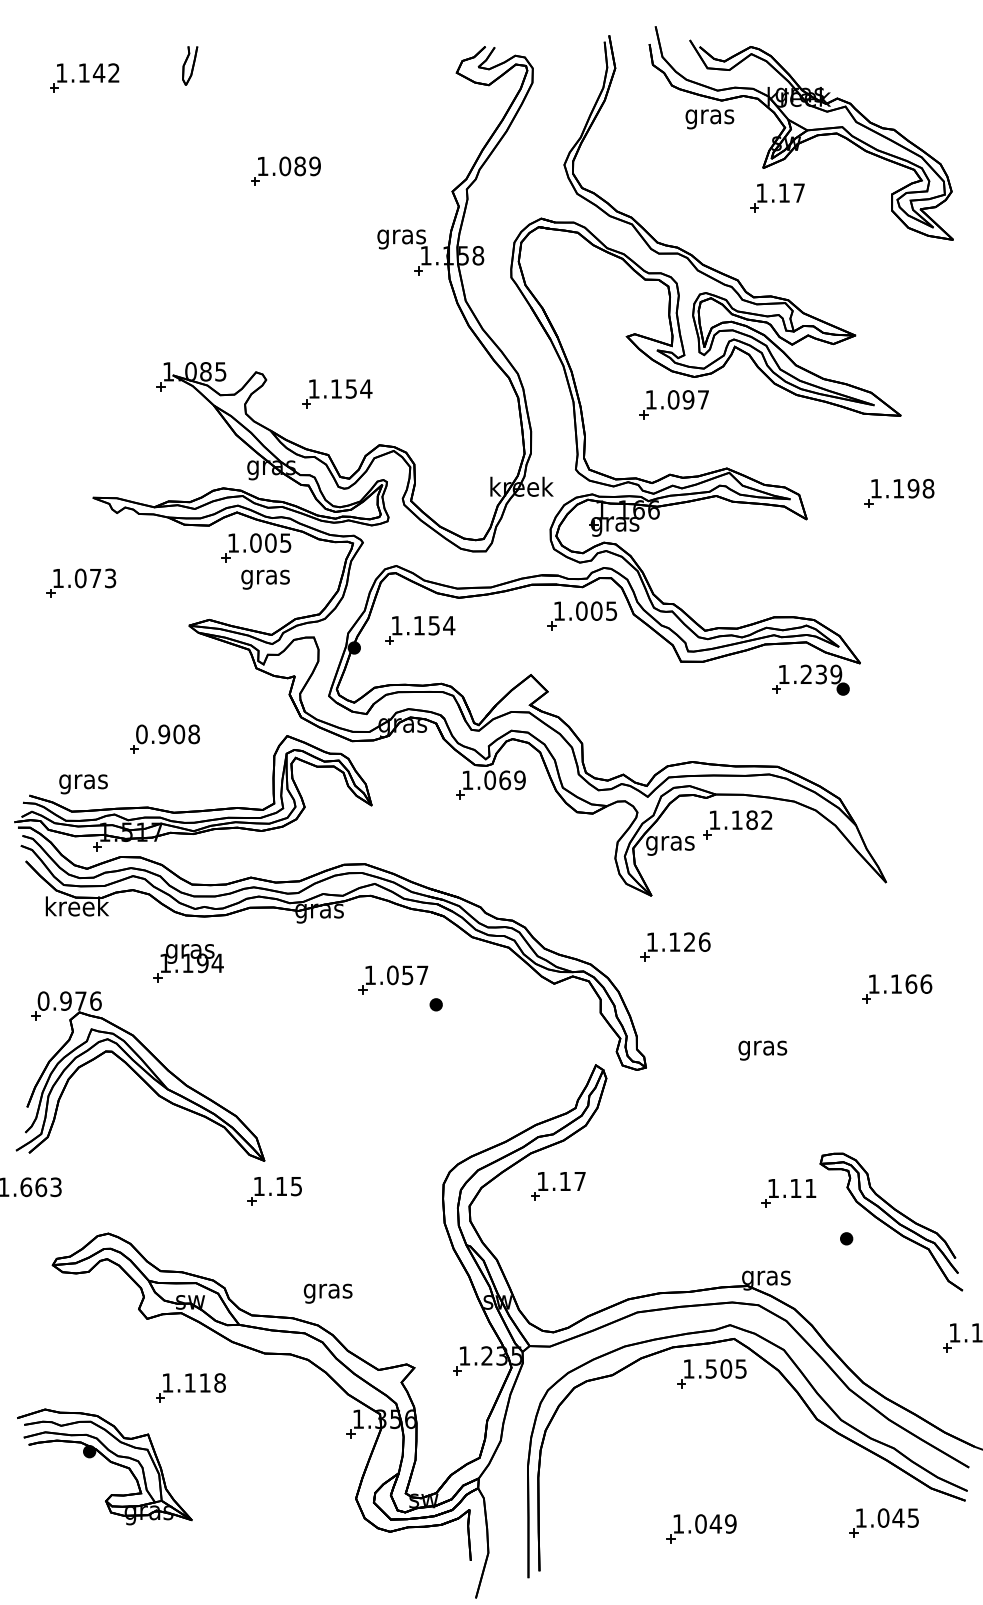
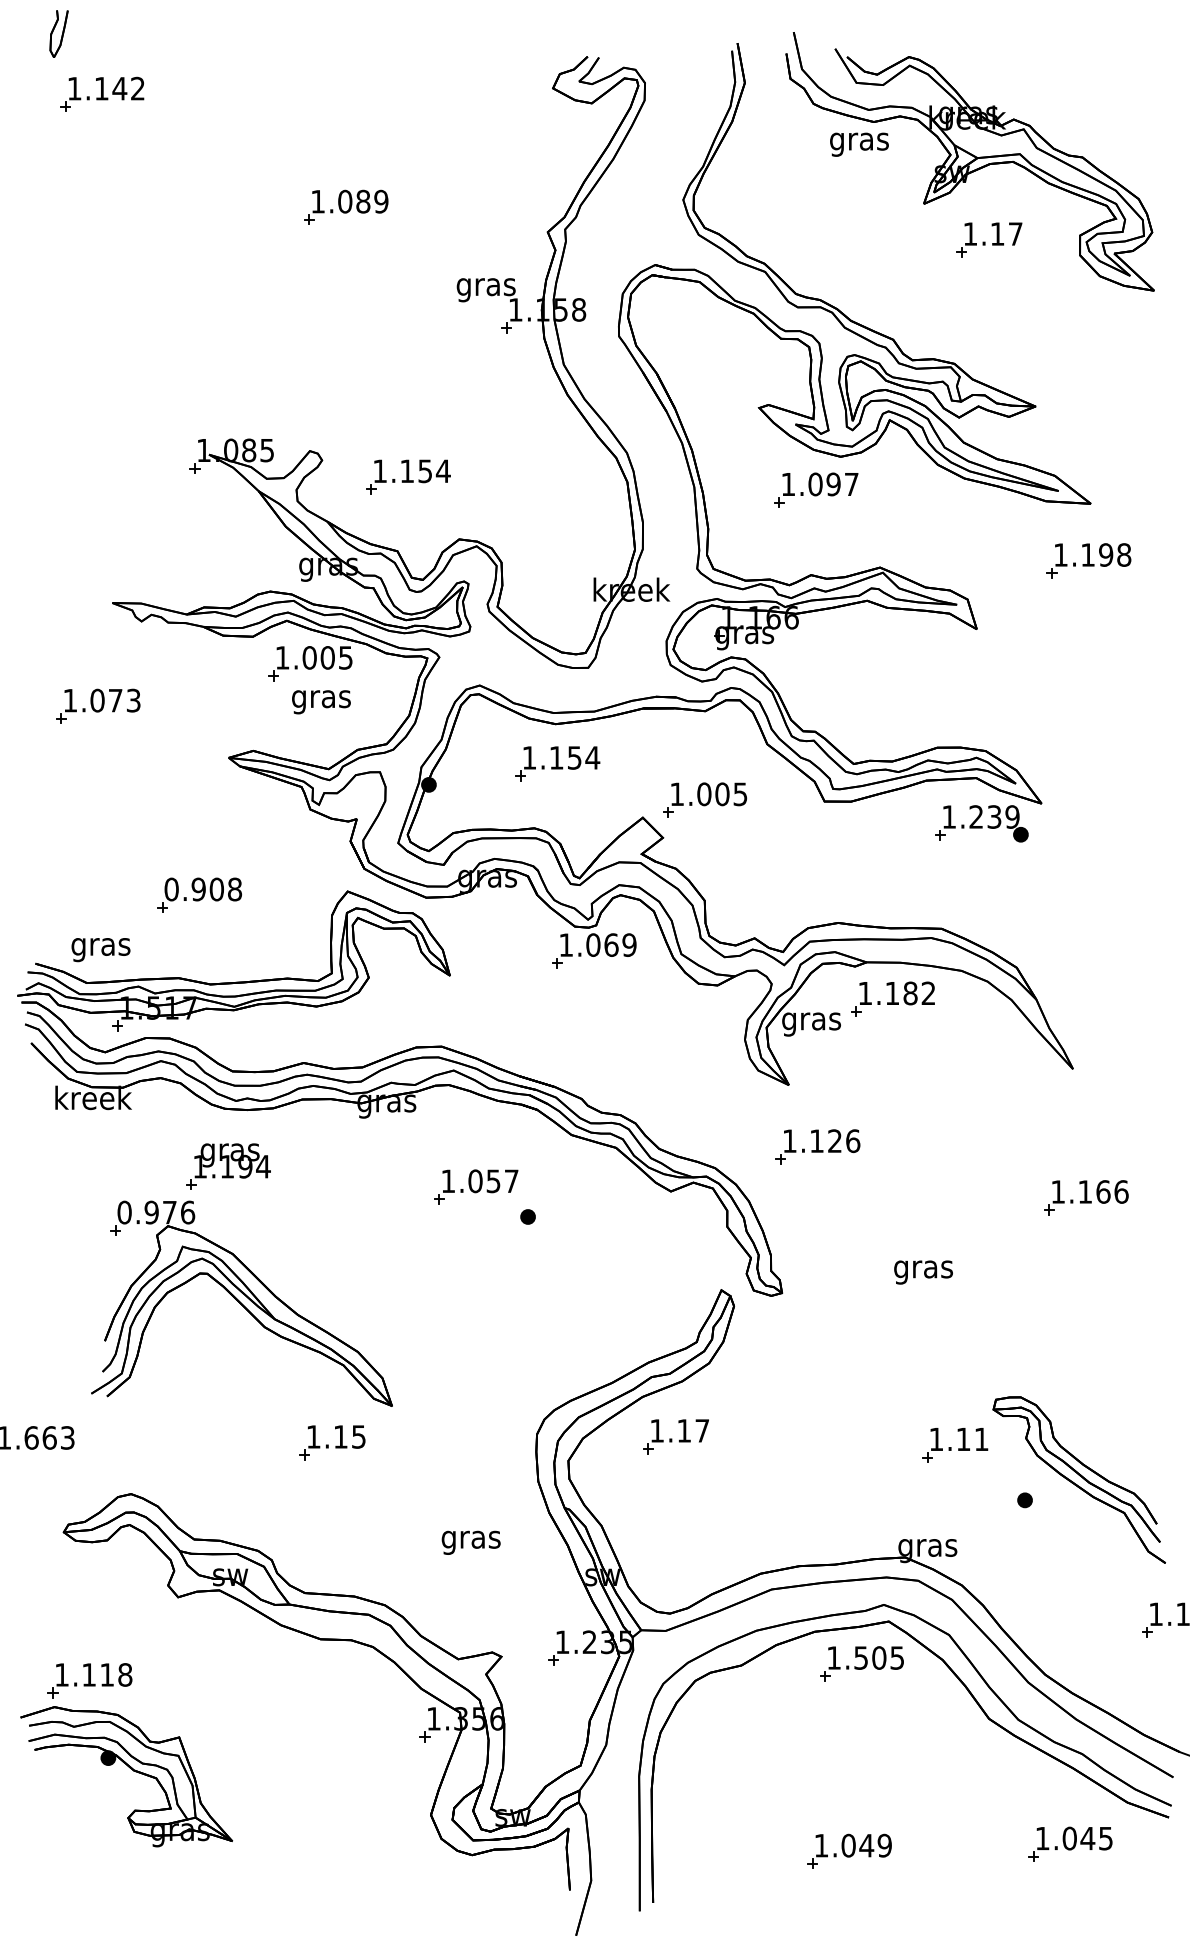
part: (189, 65) -> (58, 33), moved
part: (777, 197) -> (989, 239), moved
part: (899, 493) -> (1088, 560), moved
part: (582, 615) -> (705, 799), moved
part: (420, 630) -> (557, 763), moved
part: (140, 1076) -> (241, 1303), moved
text: (327, 1293) -> (470, 1542), moved
part: (190, 1387) -> (89, 1680), moved

